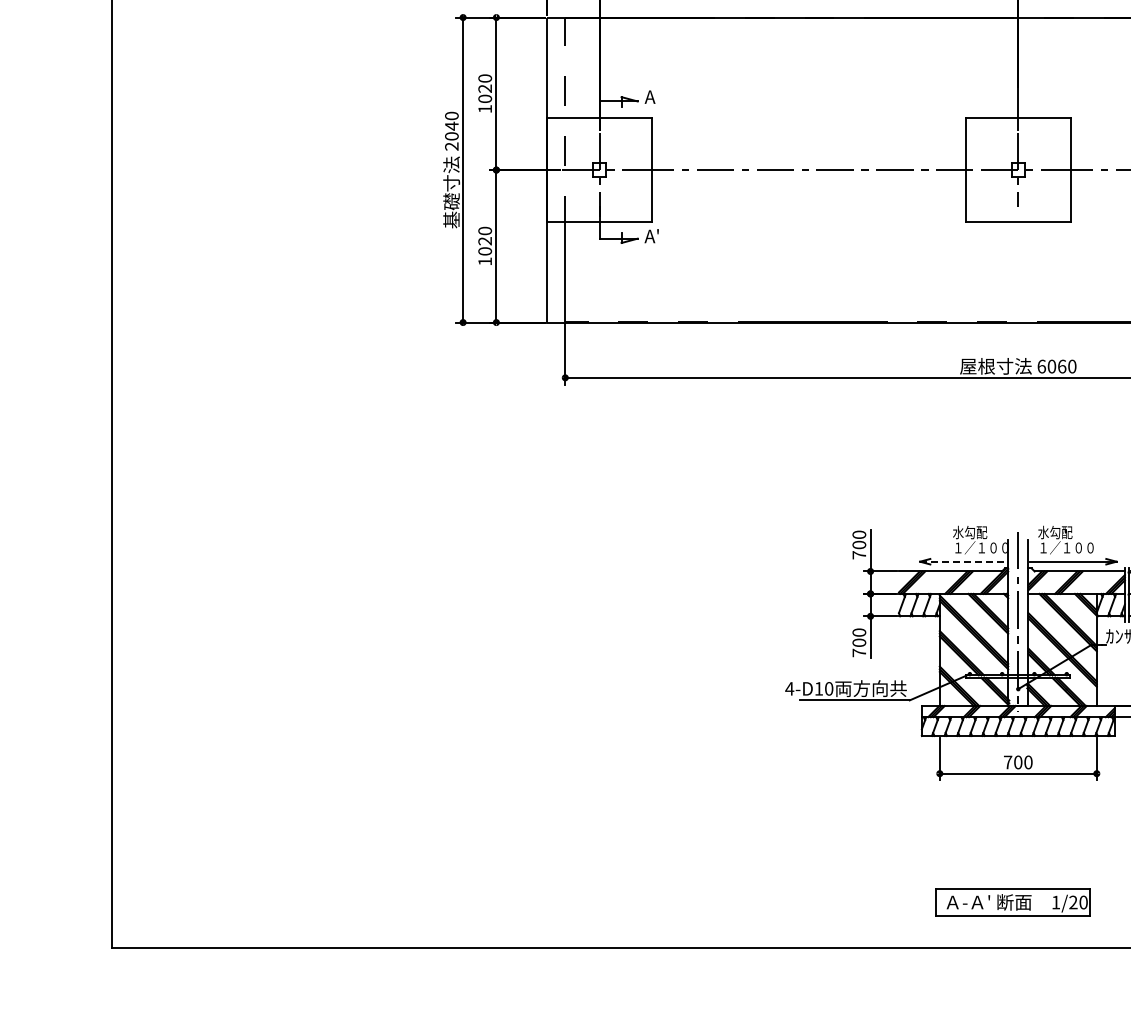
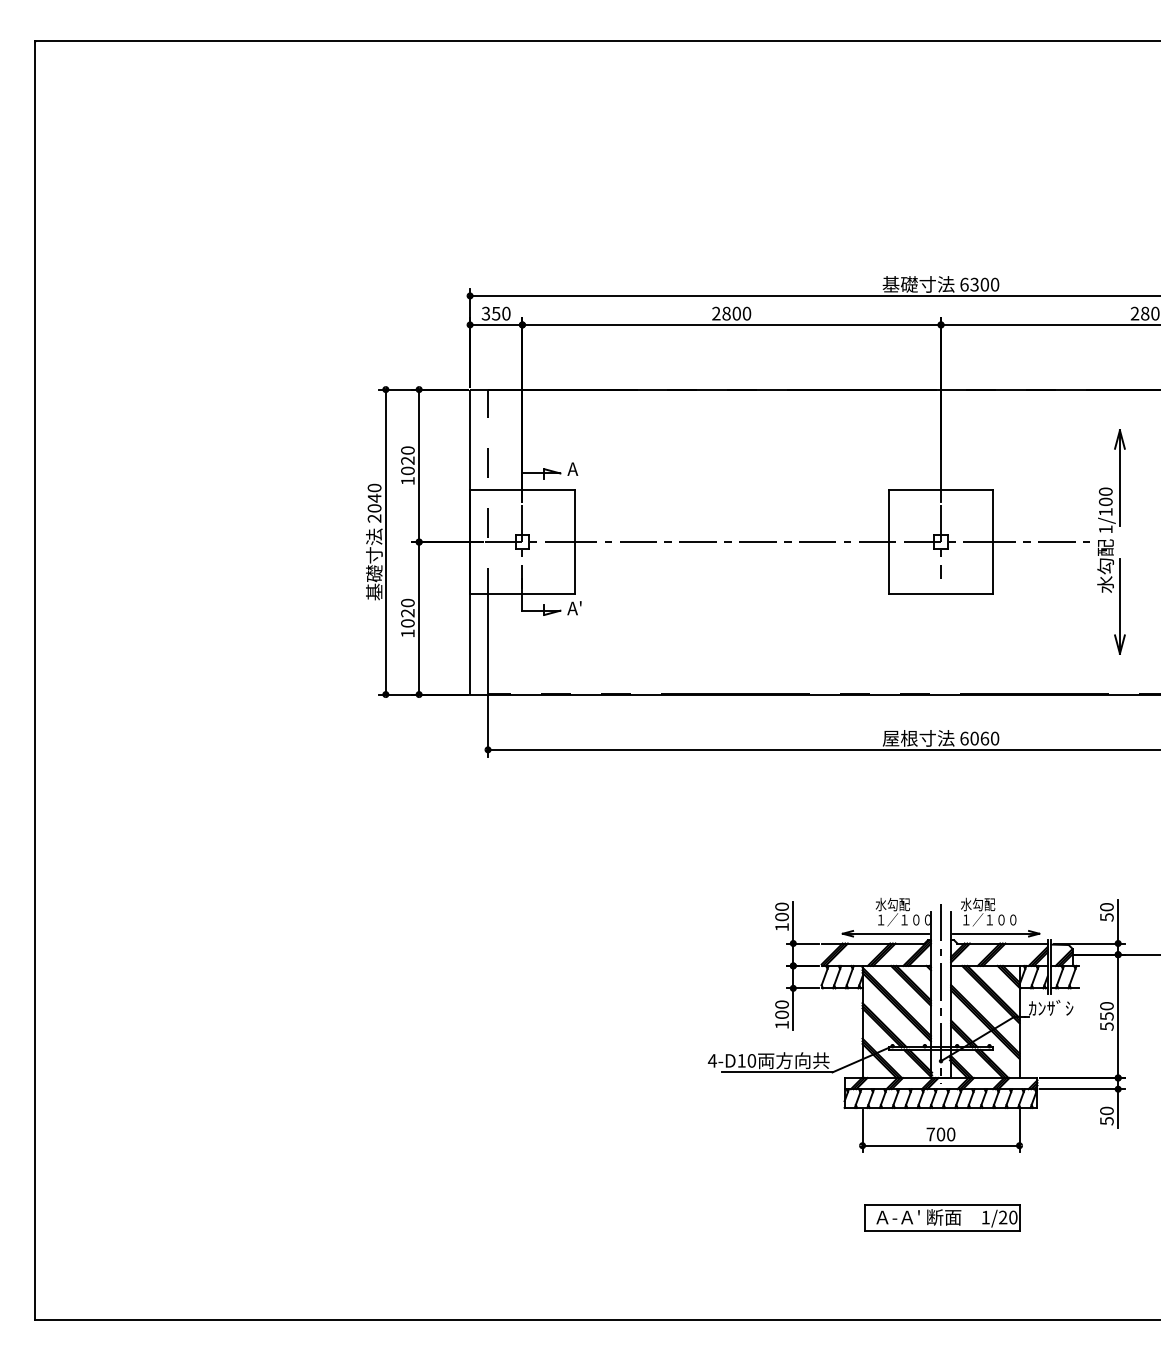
text: (858, 555) -> (781, 927), 700 -> 100
line: (963, 561) -> (886, 933), dashed -> solid
text: (858, 652) -> (781, 1024), 700 -> 100
part: (1012, 902) -> (942, 1217), moved

